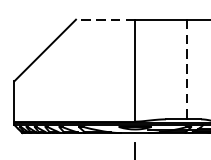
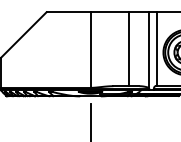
line: (105, 20) -> (68, 12), dashed -> solid
line: (187, 69) -> (129, 49), dashed -> solid

